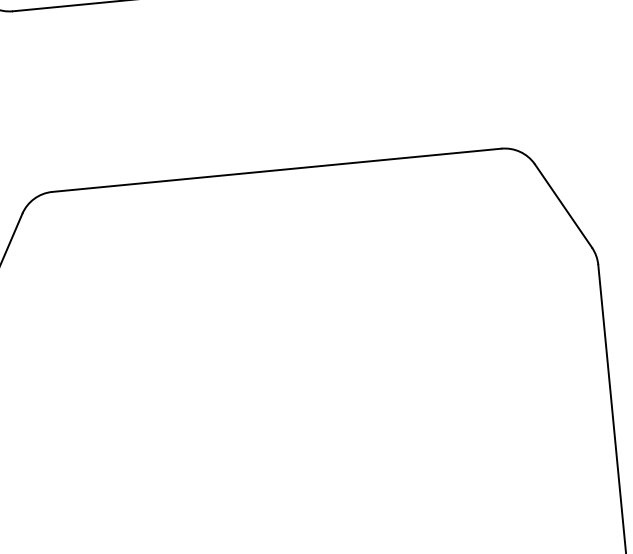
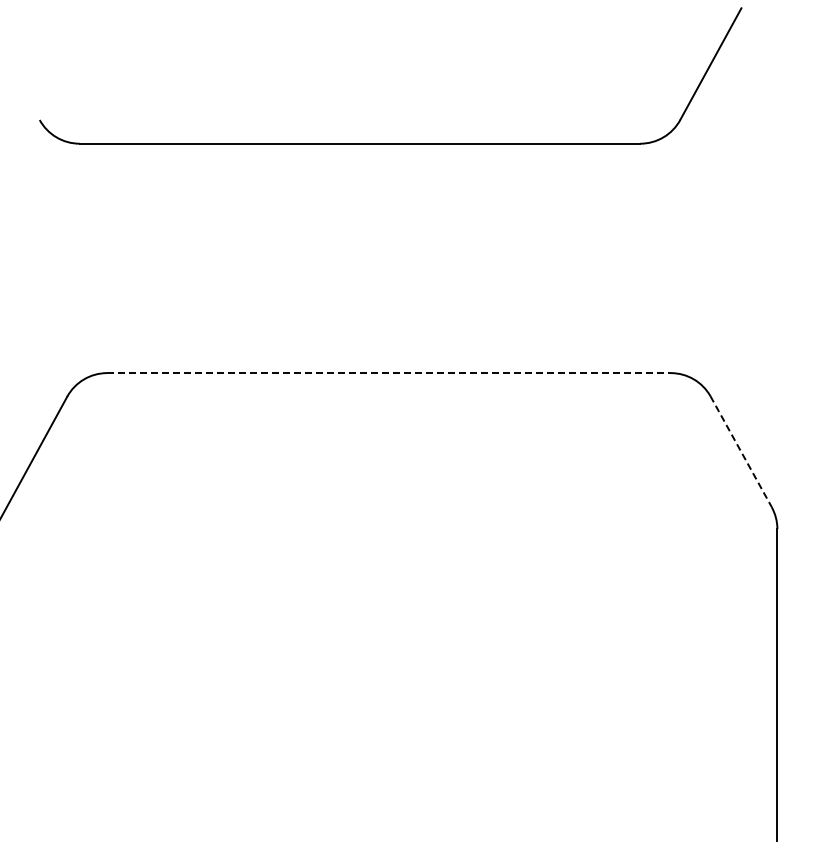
line: (277, 170) -> (389, 373), solid -> dashed
line: (563, 206) -> (741, 452), solid -> dashed

